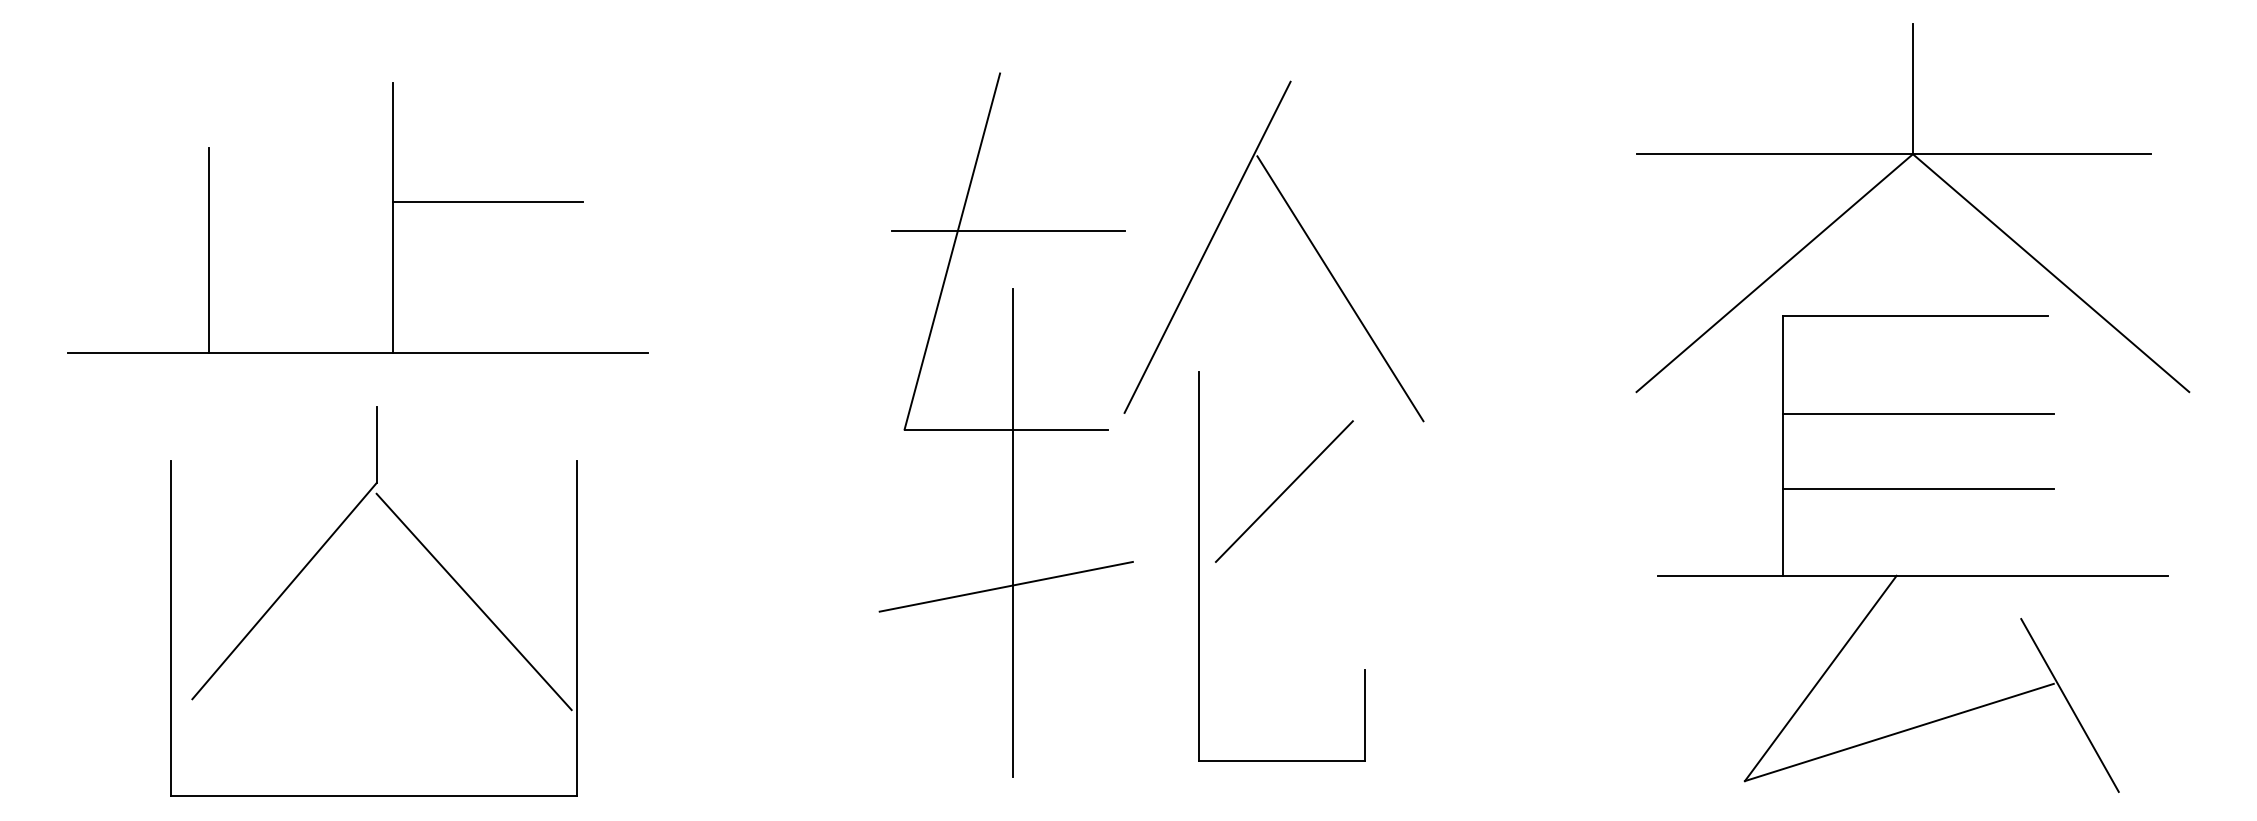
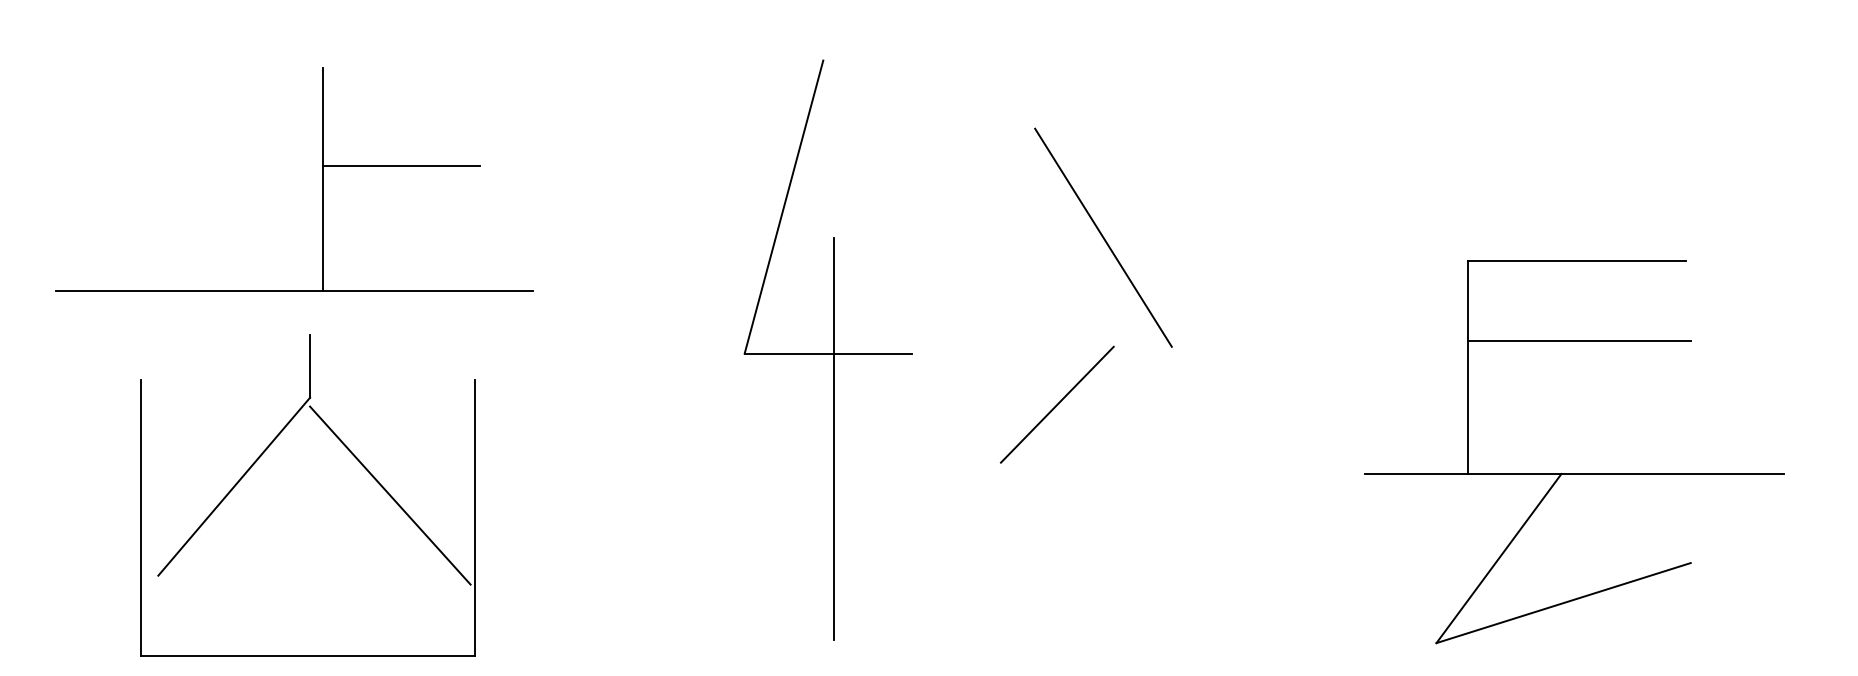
part: (1890, 175) -> (1556, 144), removed
line: (1007, 231) -> (829, 190), removed
line: (1206, 247) -> (993, 203), removed
line: (208, 249) -> (171, 205), removed
line: (1917, 488) -> (1578, 402), removed
part: (1199, 565) -> (987, 465), removed
line: (1006, 586) -> (828, 482), removed
line: (2069, 705) -> (1703, 580), removed

